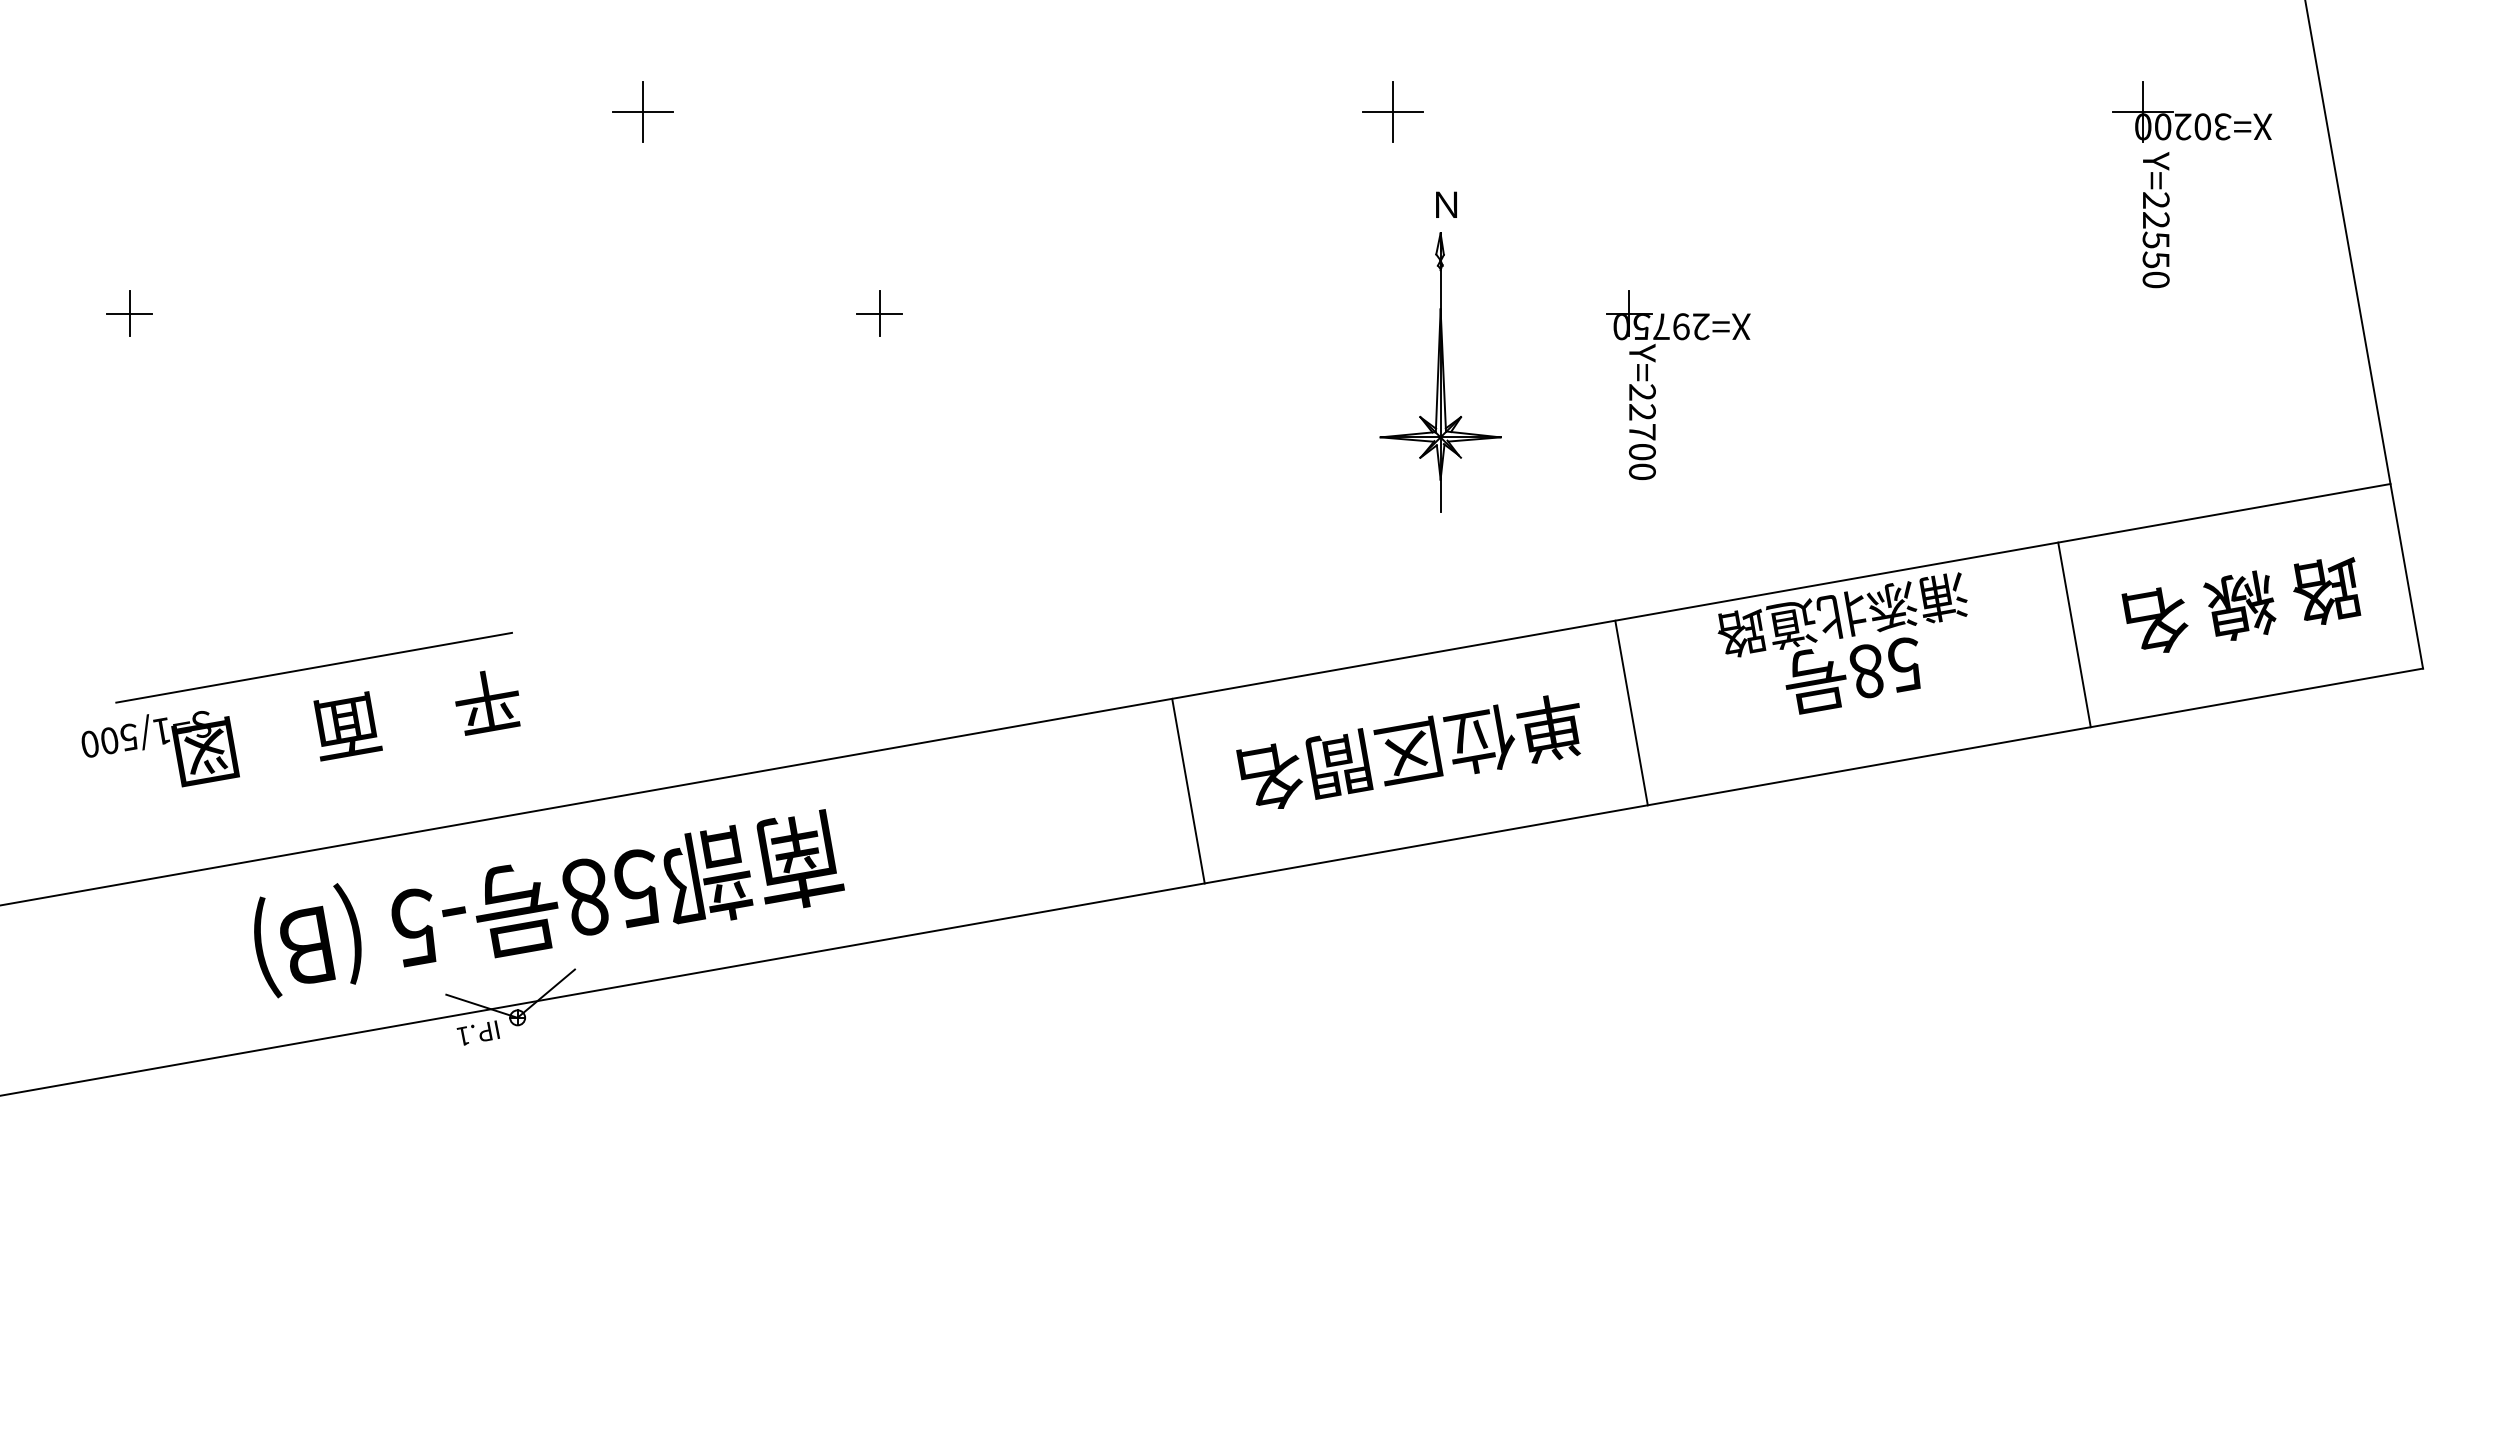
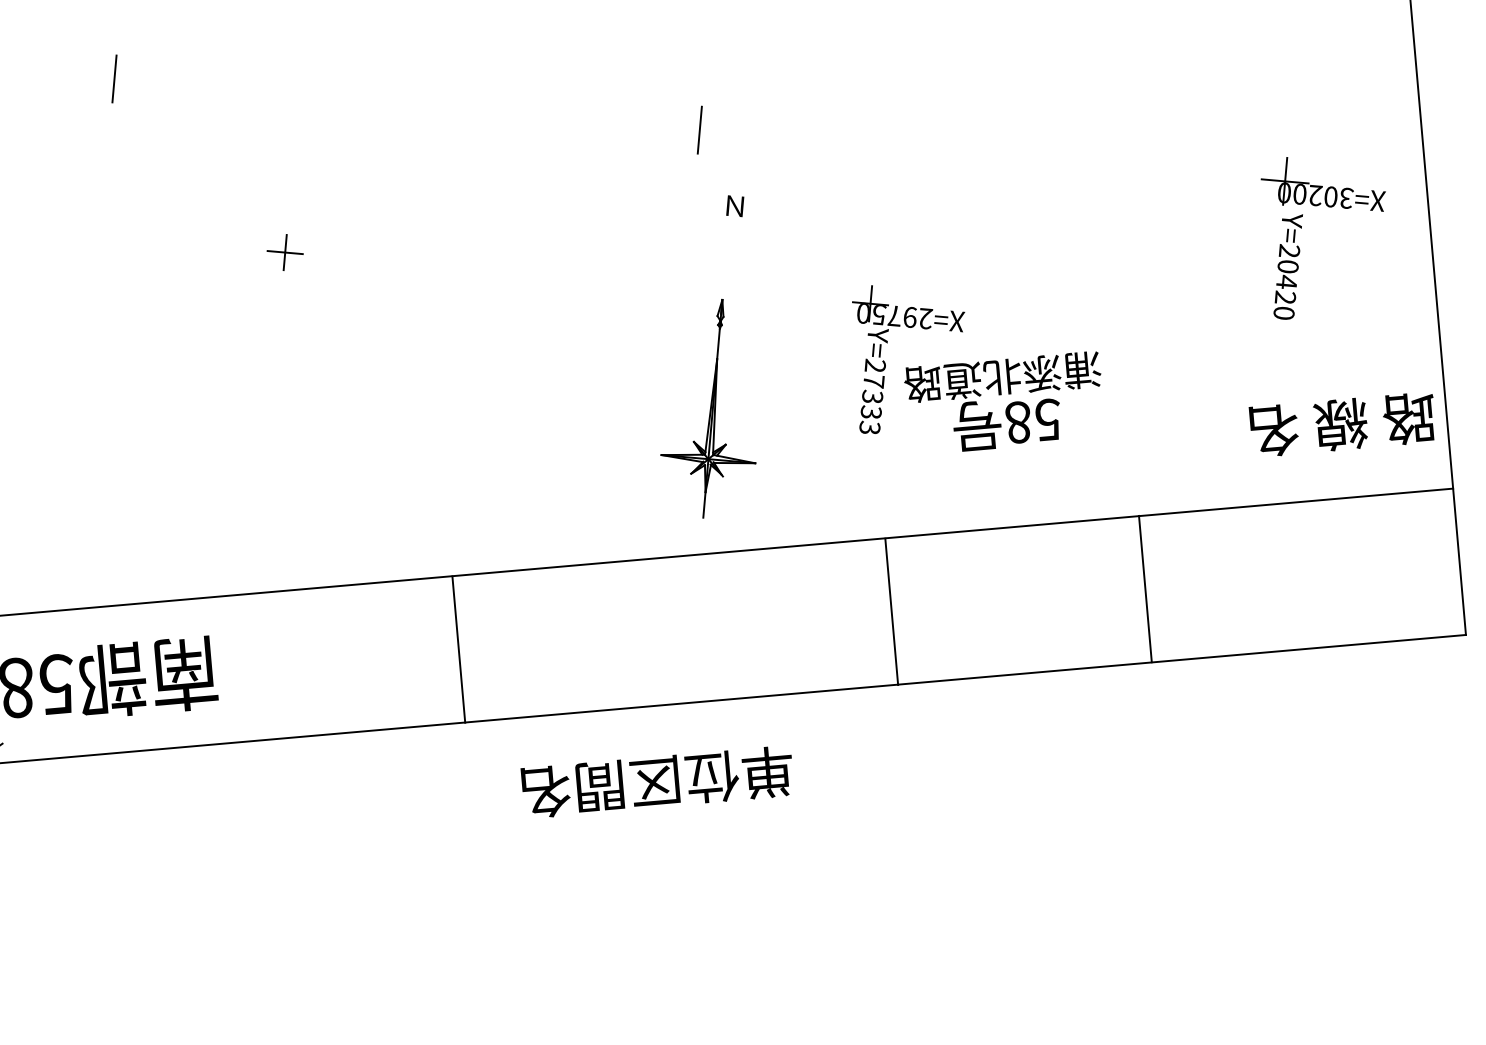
line: (643, 112) -> (114, 79), removed
line: (1393, 112) -> (700, 130), removed
text: (2155, 240) -> (1286, 282), Y=22550 -> Y=20420
part: (1440, 372) -> (712, 408), moved
text: (1642, 442) -> (871, 405), Y=22700 -> Y=27333
text: (2241, 604) -> (1341, 423), moved
line: (2074, 634) -> (1145, 588), moved
text: (1842, 643) -> (1000, 399), moved
line: (1631, 712) -> (891, 611), moved
text: (1408, 751) -> (655, 781), moved
line: (1188, 790) -> (458, 649), moved

